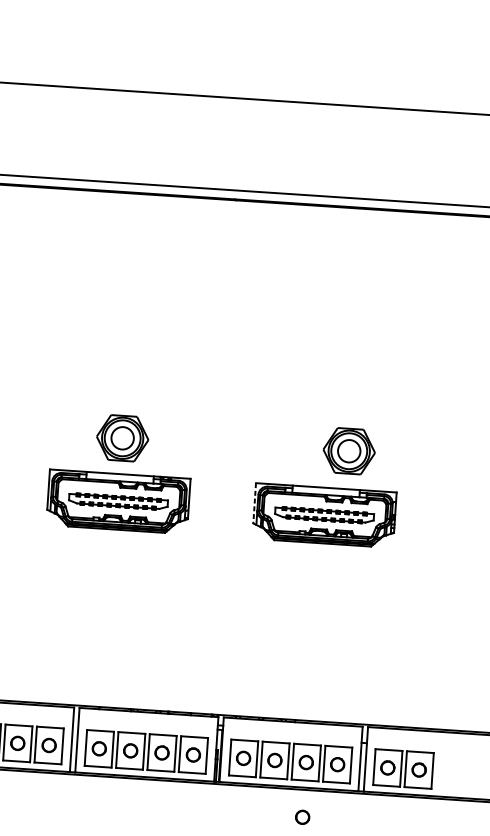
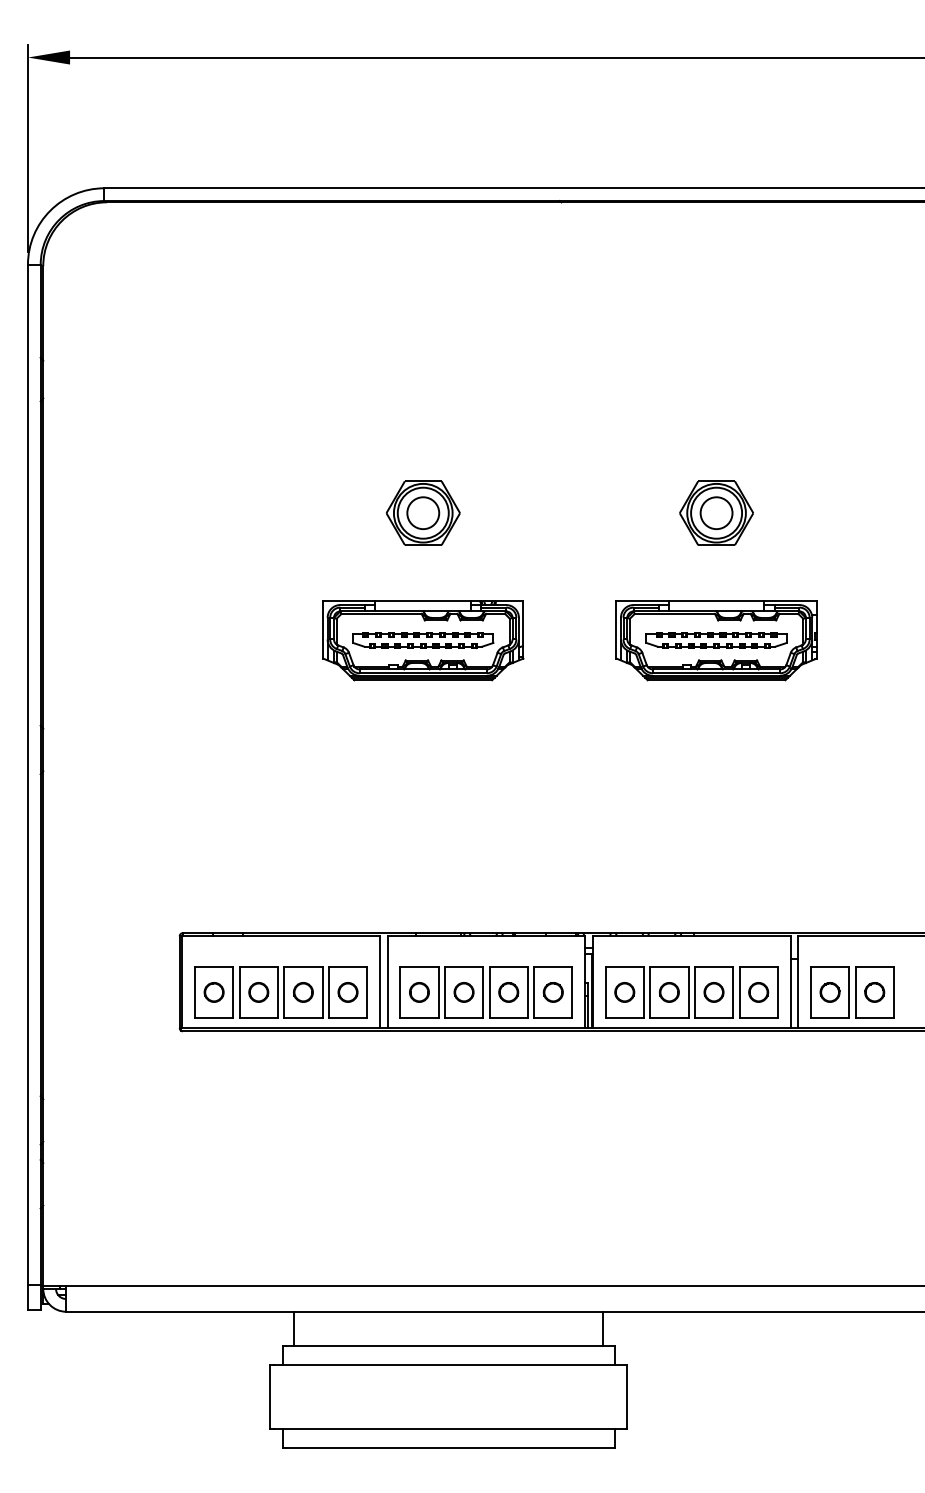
part: (122, 437) -> (423, 512), moved
part: (349, 450) -> (716, 512), moved
line: (254, 503) -> (616, 629), dashed -> solid
circle: (302, 817) -> (713, 1070), removed

